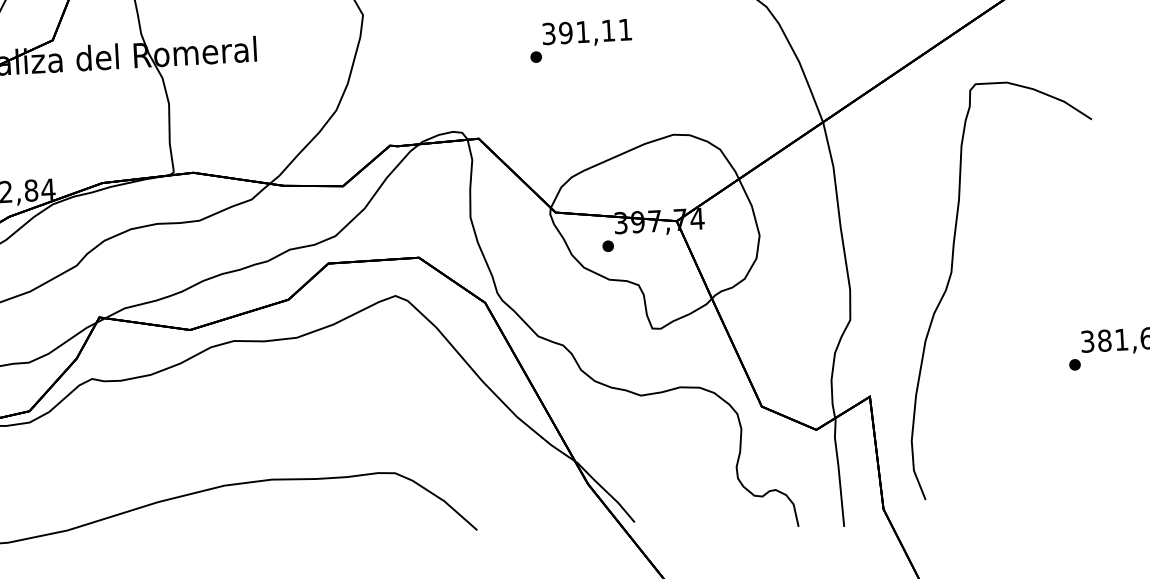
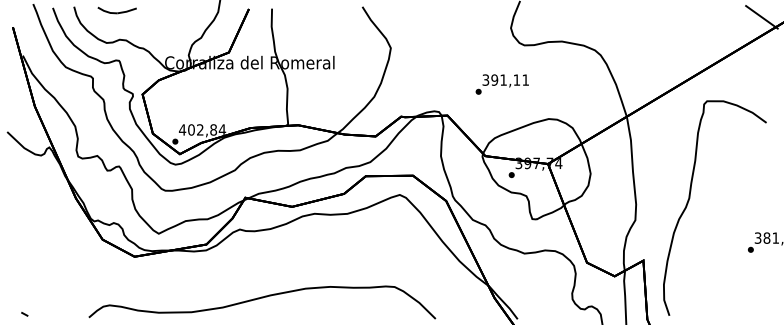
text: (579, 40) -> (501, 84), moved

